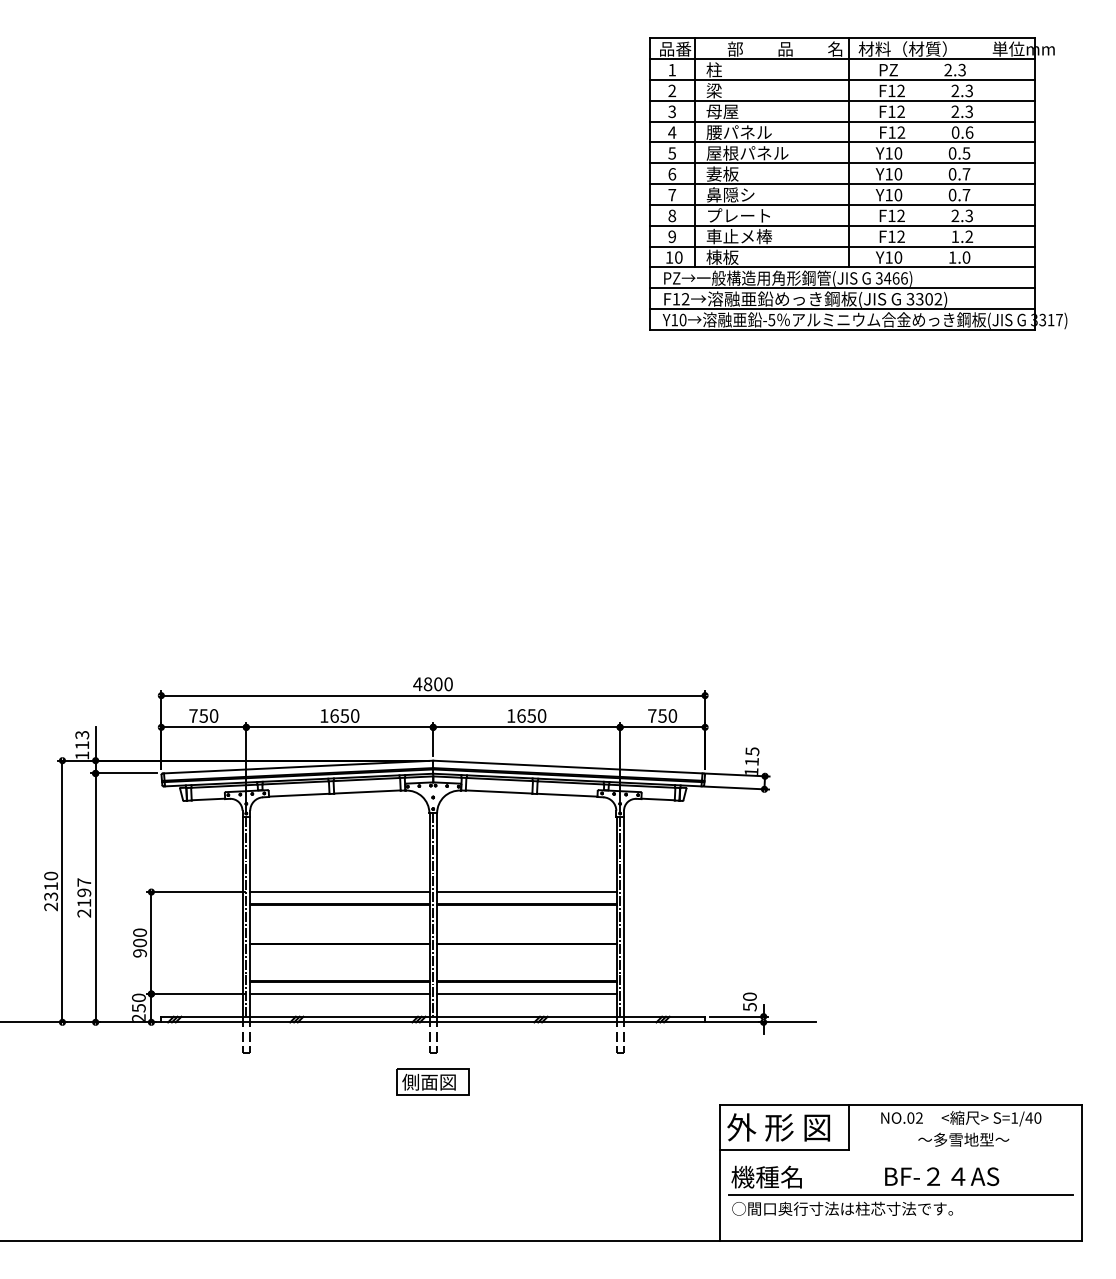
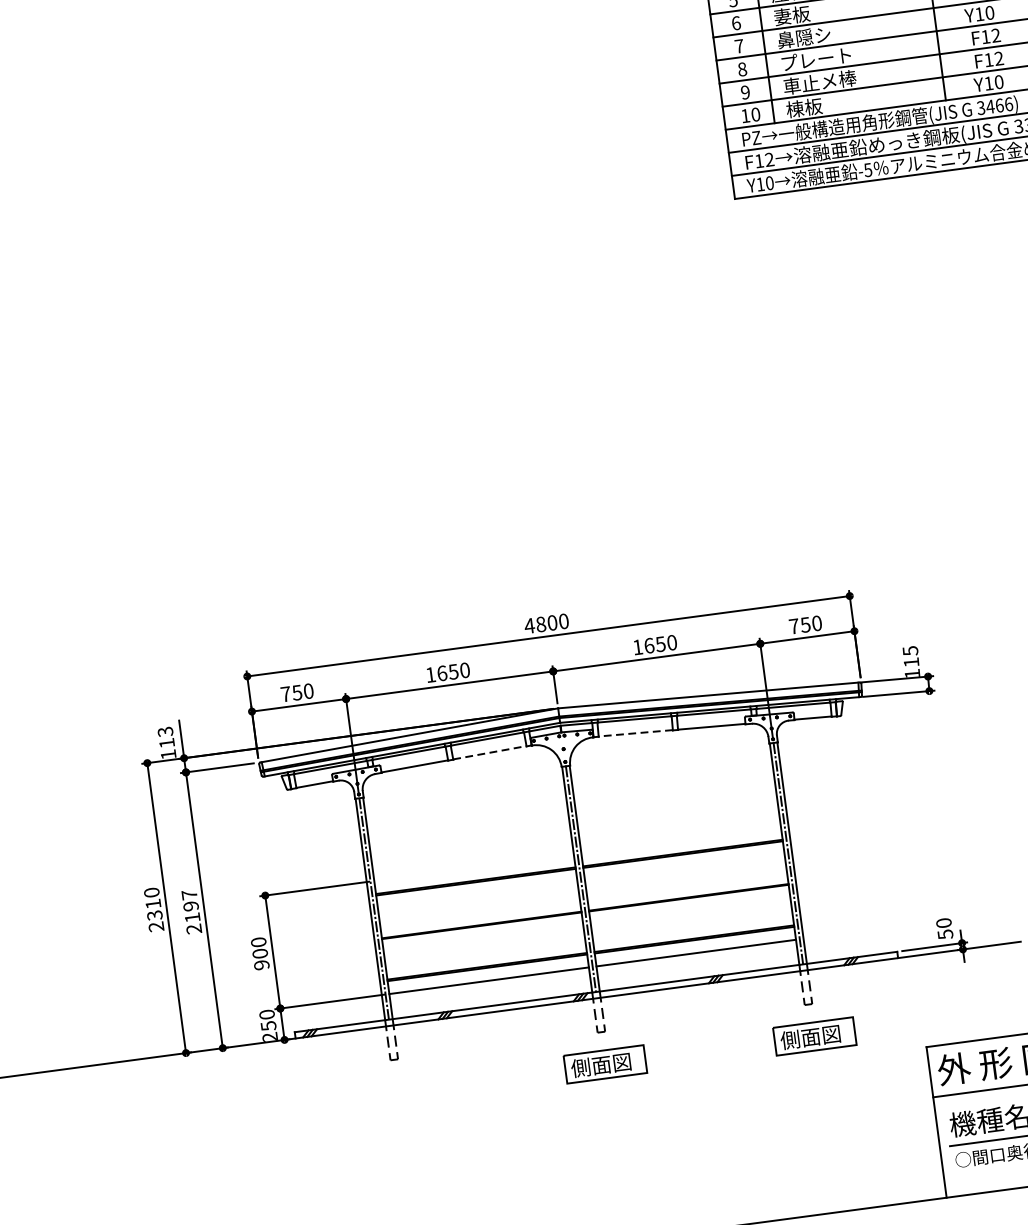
line: (367, 791) -> (489, 752), solid -> dashed
line: (498, 791) -> (635, 732), solid -> dashed
line: (339, 892) -> (473, 868), removed
line: (526, 892) -> (680, 840), removed
part: (621, 1081) -> (814, 1035), added

